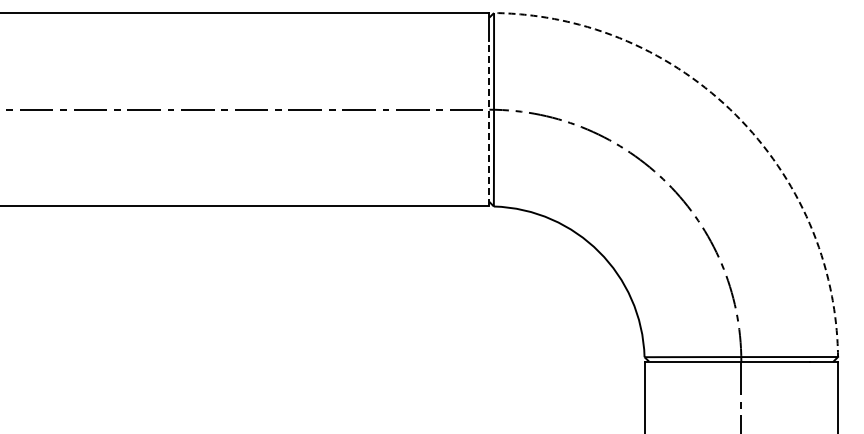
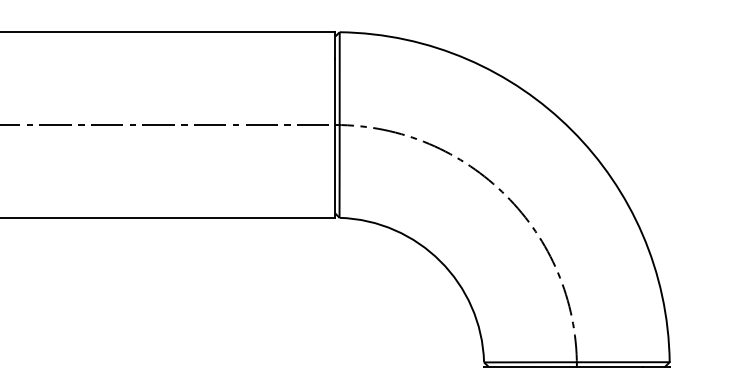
arc: (735, 115) -> (571, 130), dashed -> solid
line: (489, 123) -> (335, 138), dashed -> solid

